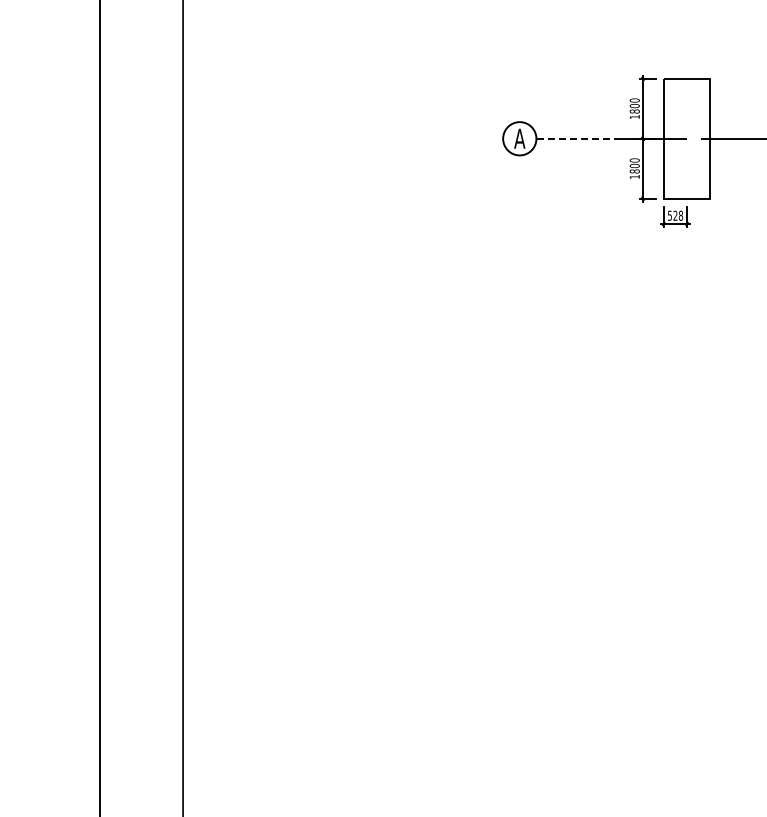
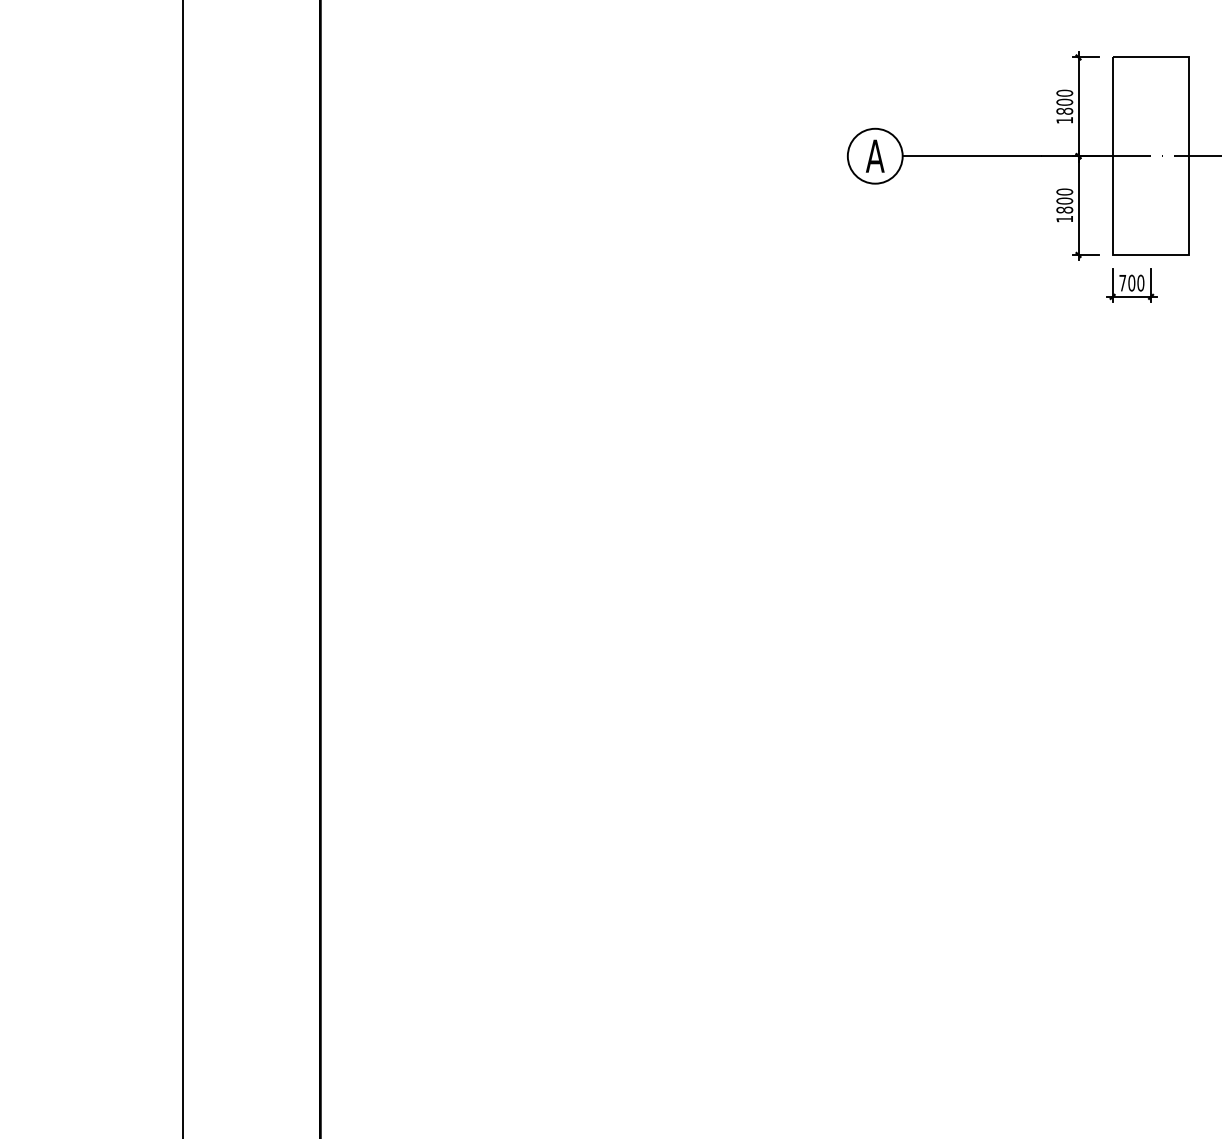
line: (578, 138) -> (972, 155), dashed -> solid
text: (675, 215) -> (1131, 282), 528 -> 700

